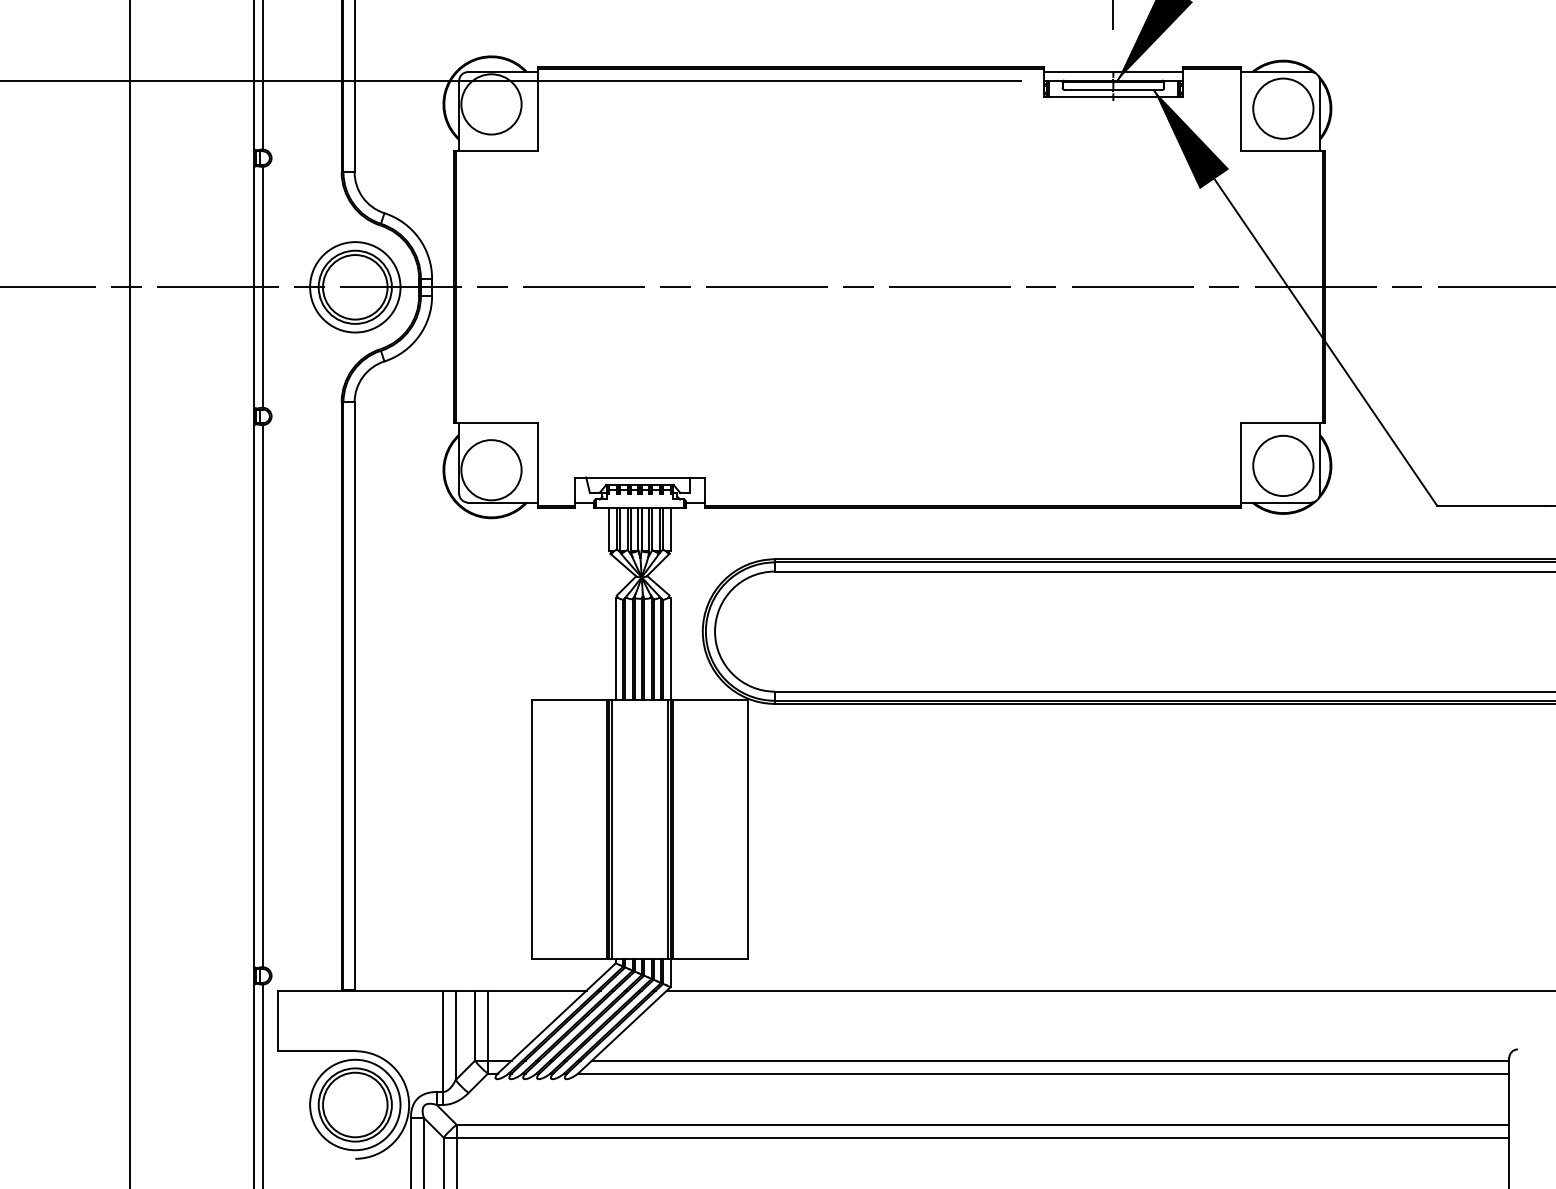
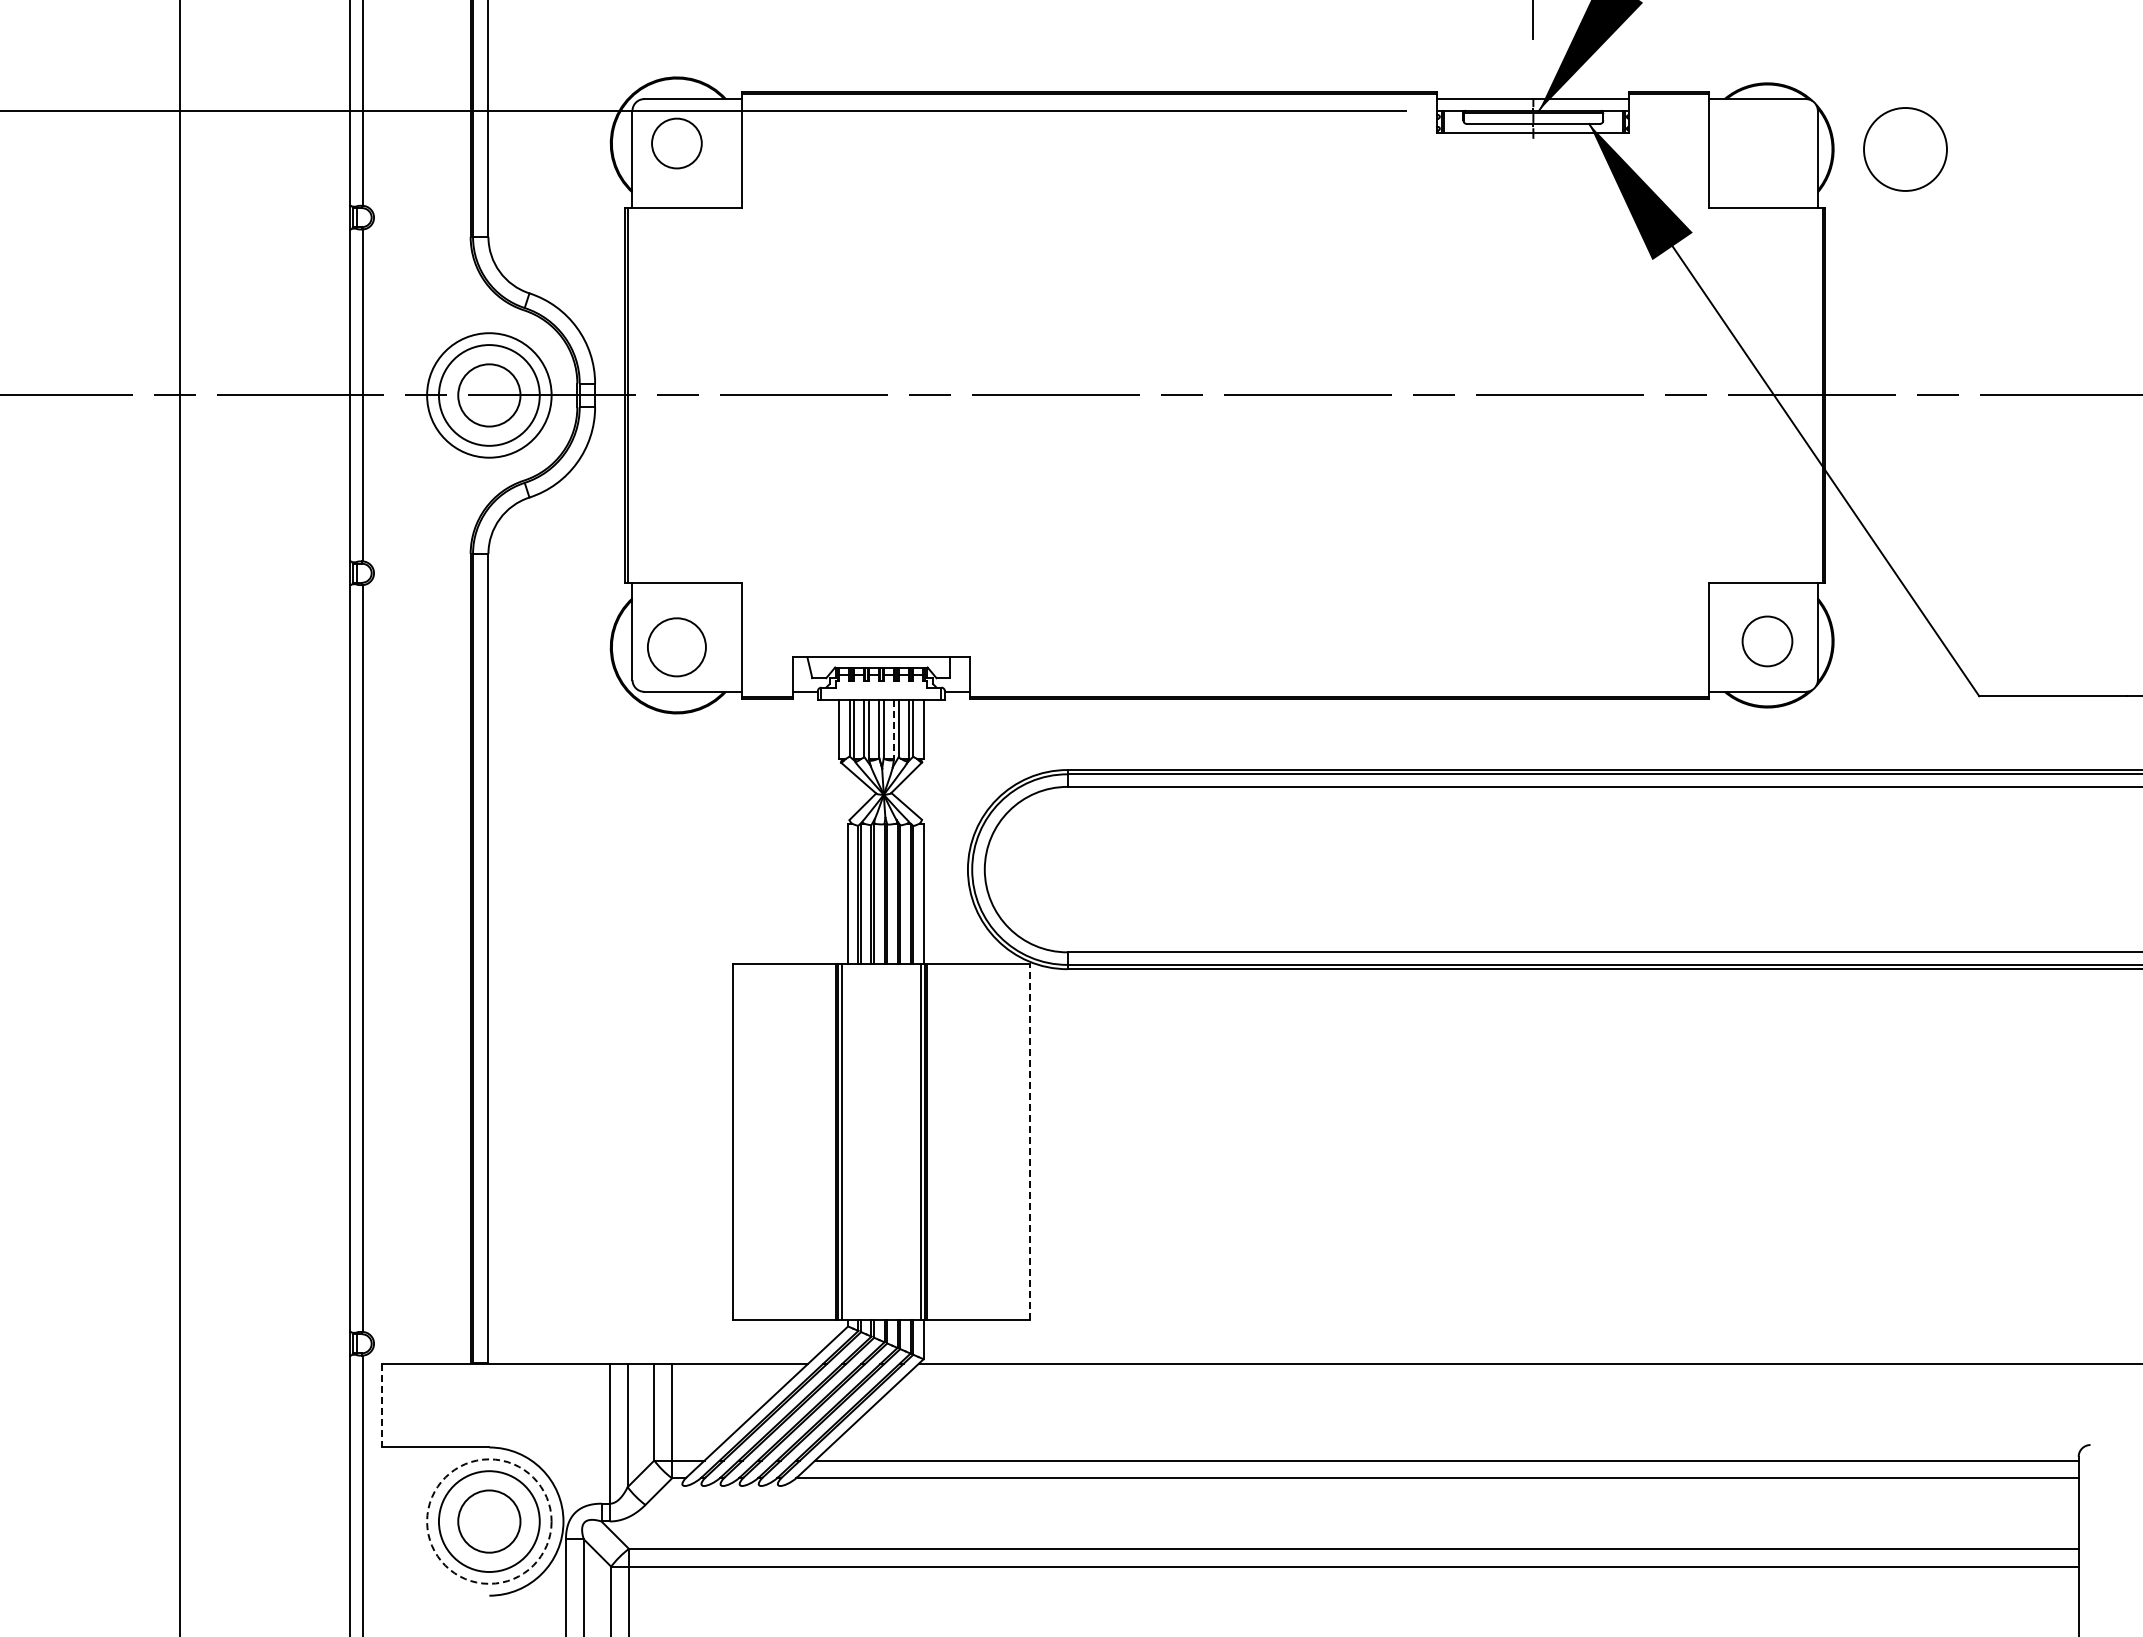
circle: (491, 104) -> (676, 143), size x0.6
circle: (1283, 108) -> (1905, 149), moved
circle: (354, 287) -> (488, 395), size x0.7
circle: (1283, 465) -> (1767, 641), size x0.6
circle: (491, 469) -> (676, 646), size x0.7
line: (649, 529) -> (894, 729), solid -> dashed
line: (747, 829) -> (1029, 1142), solid -> dashed
line: (277, 1020) -> (382, 1405), solid -> dashed
circle: (354, 1104) -> (488, 1521), size x0.7
circle: (355, 1104) -> (489, 1521), solid -> dashed

